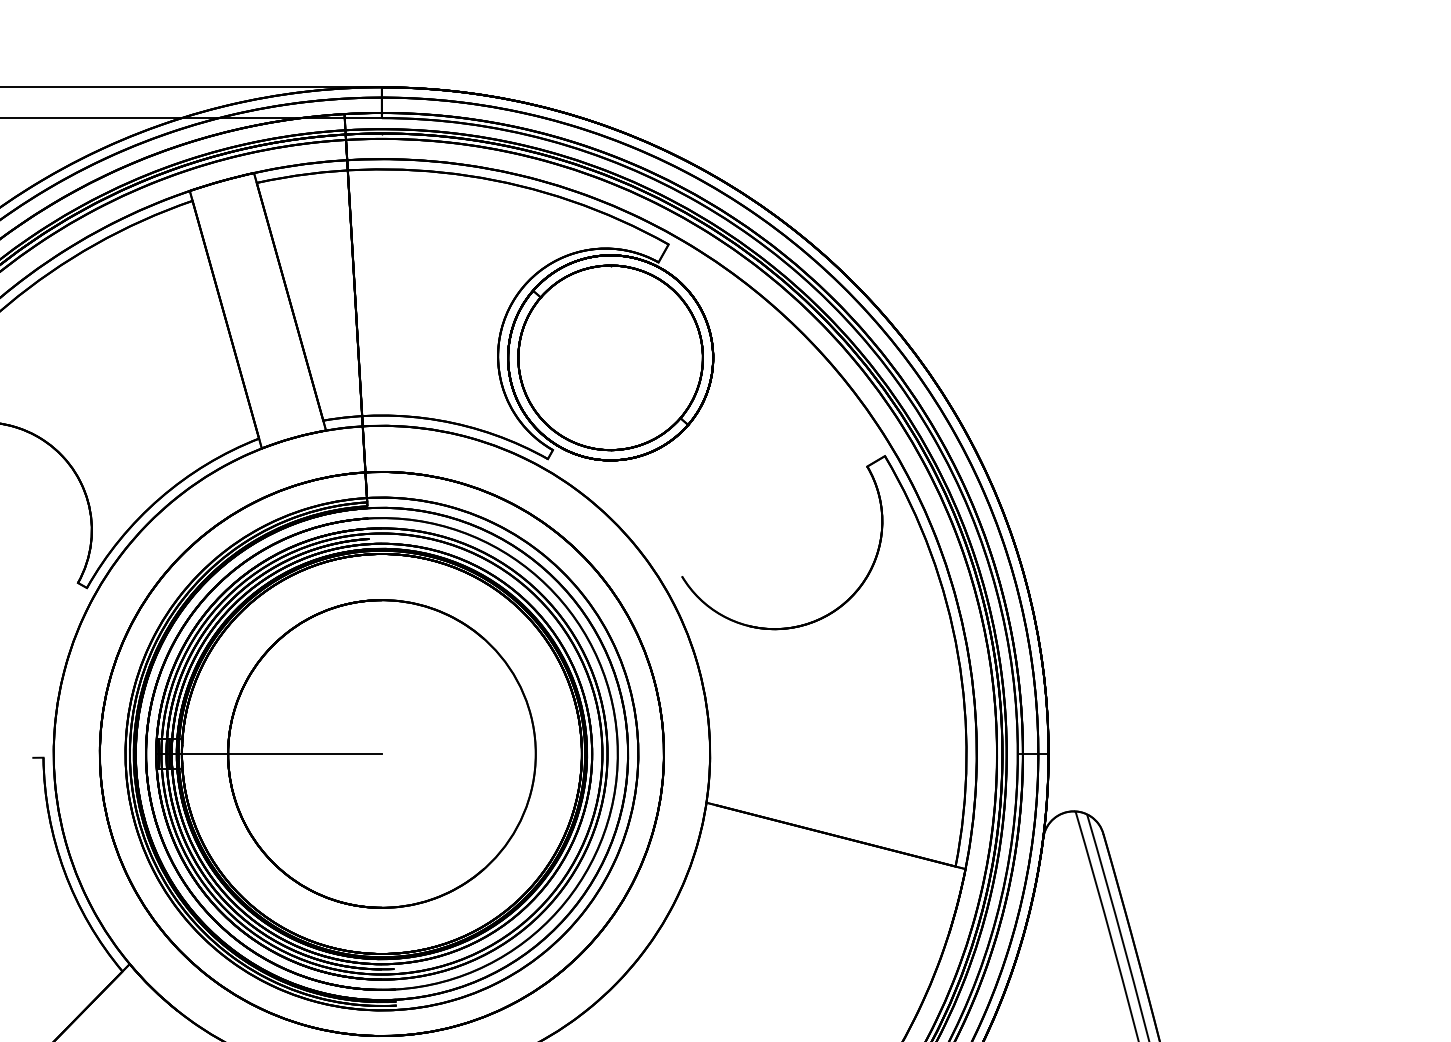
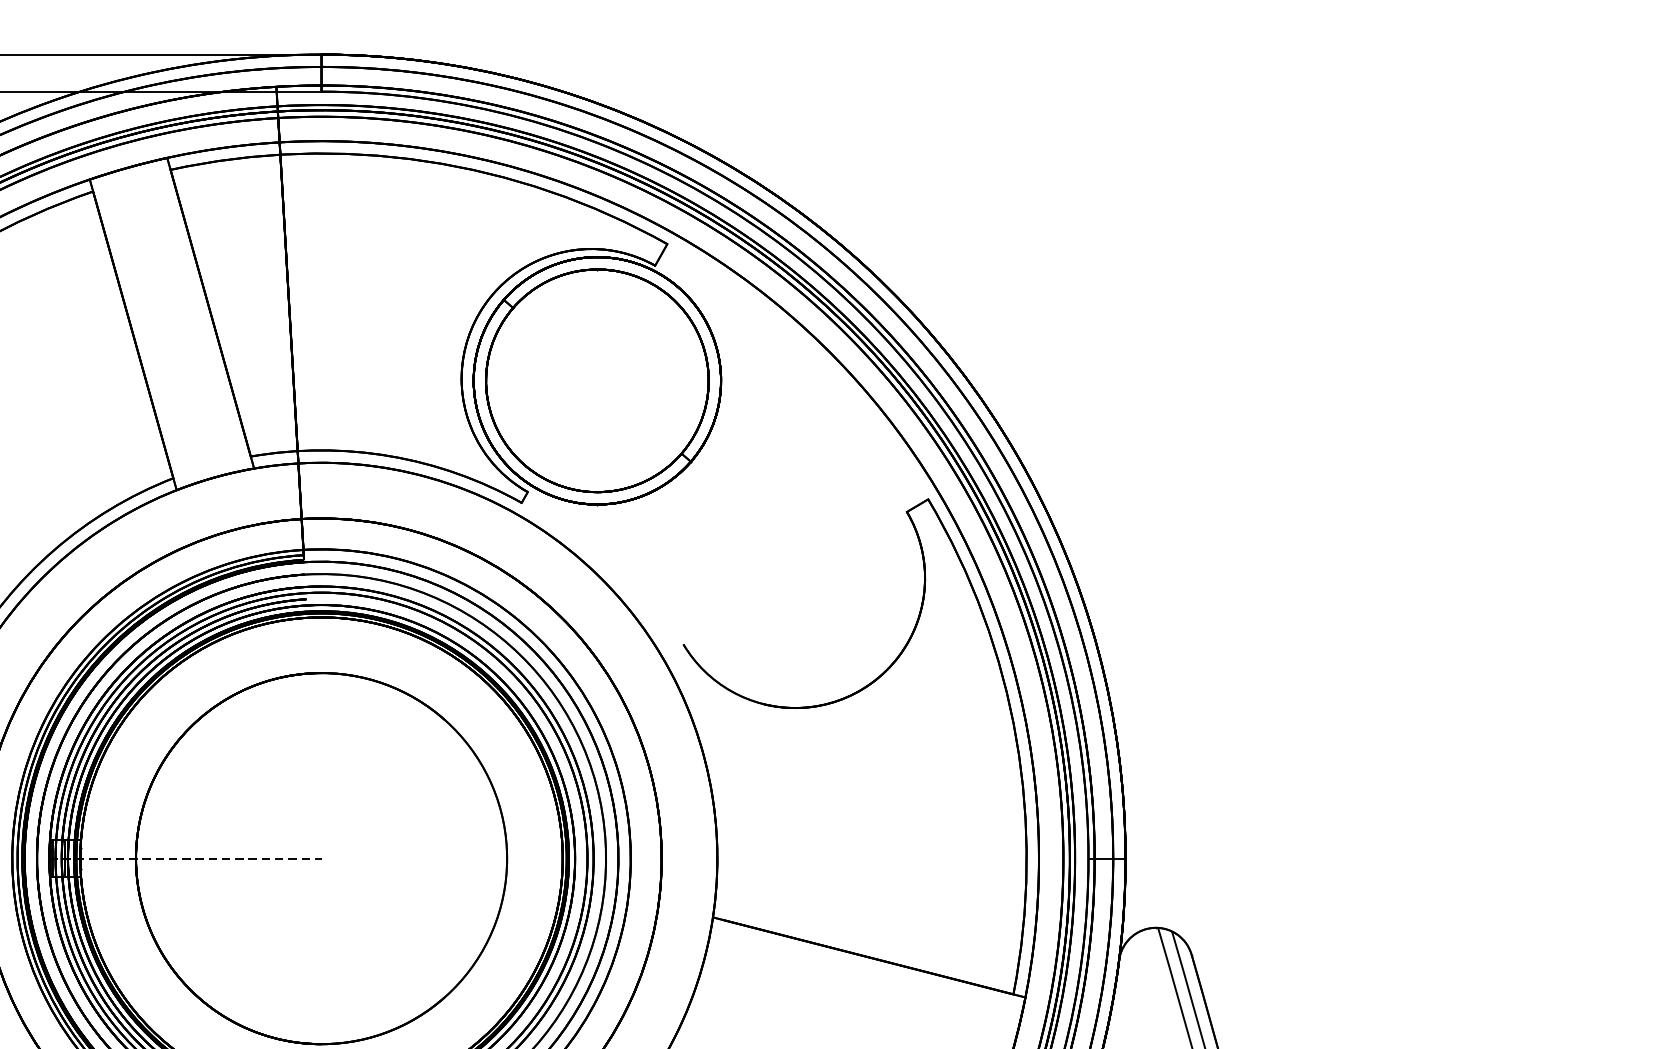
line: (269, 754) -> (185, 859), solid -> dashed

